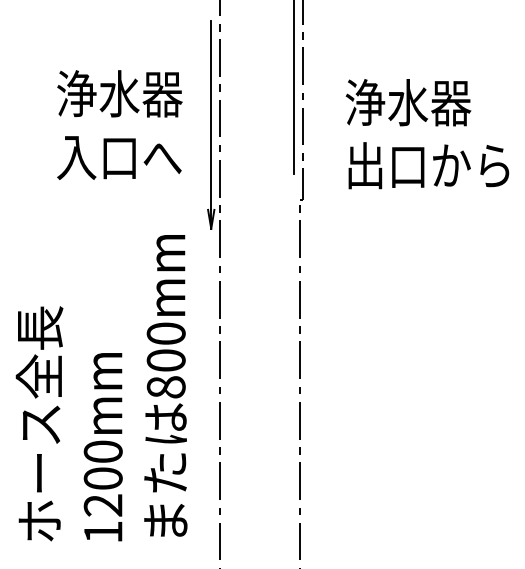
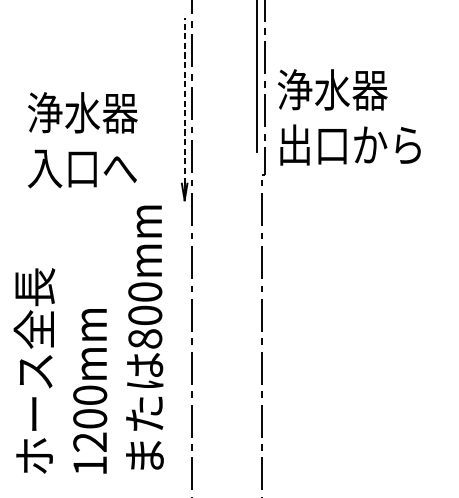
line: (211, 114) -> (184, 100), solid -> dashed
text: (119, 124) -> (82, 139), moved
text: (427, 134) -> (349, 117), moved

